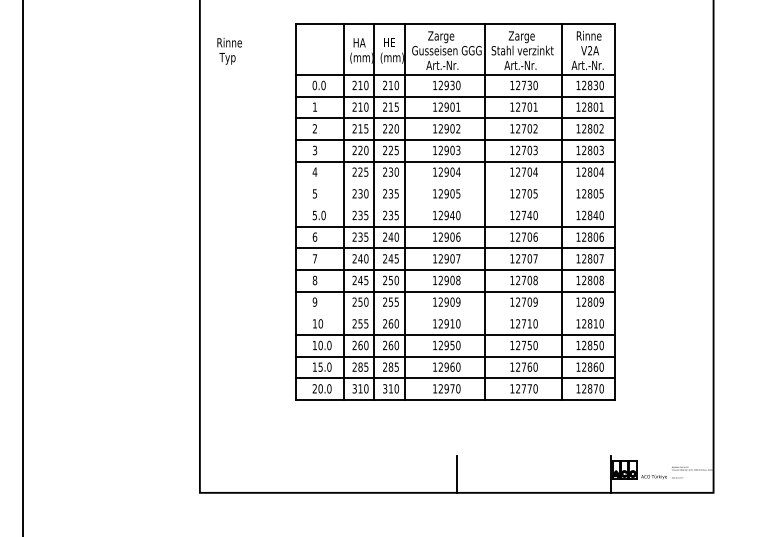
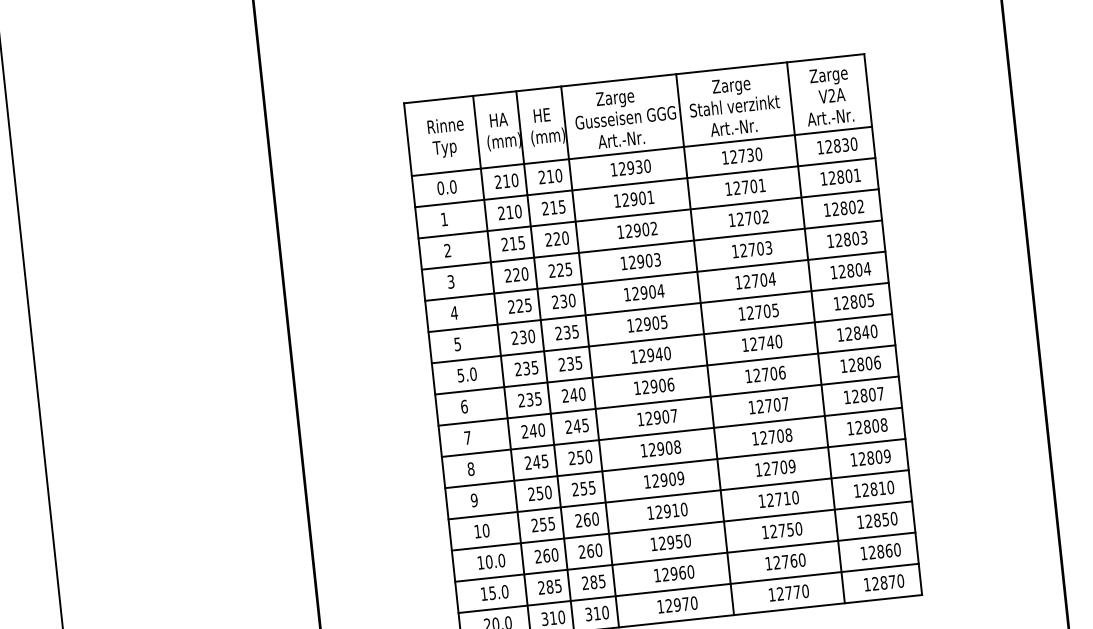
text: (589, 37) -> (829, 76), Rinne -> Zarge
text: (229, 51) -> (446, 138), moved
line: (455, 183) -> (658, 307), added
line: (455, 204) -> (661, 338), added
line: (455, 313) -> (678, 495), added

